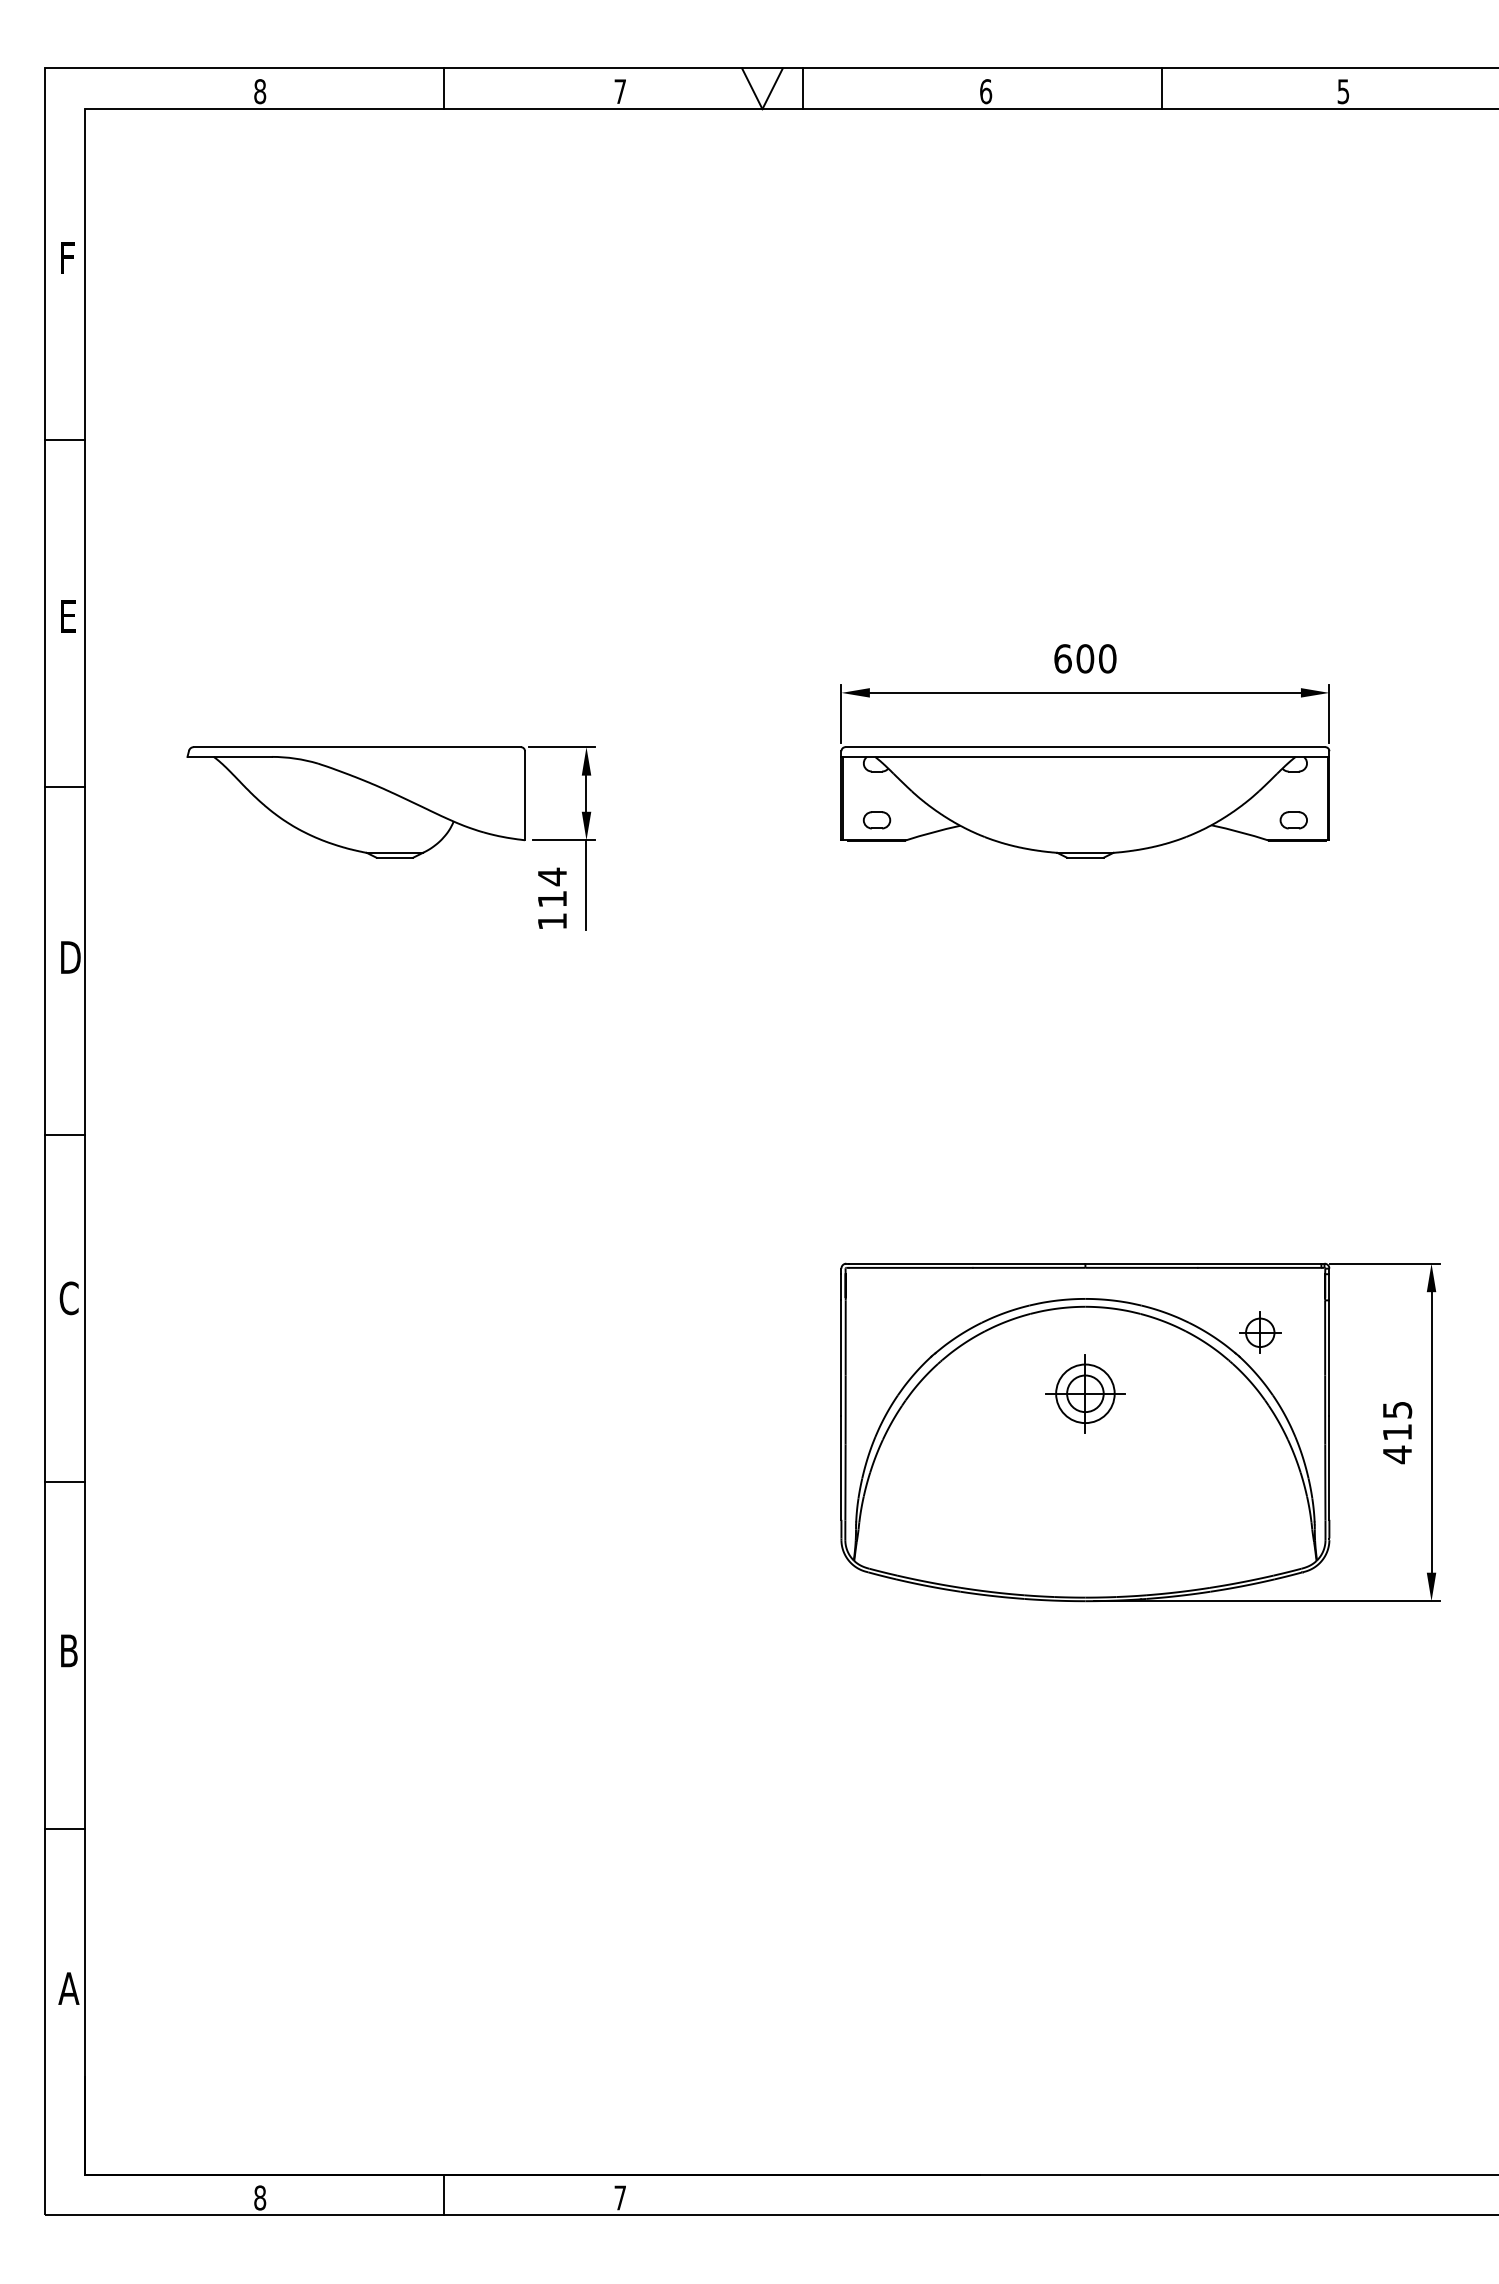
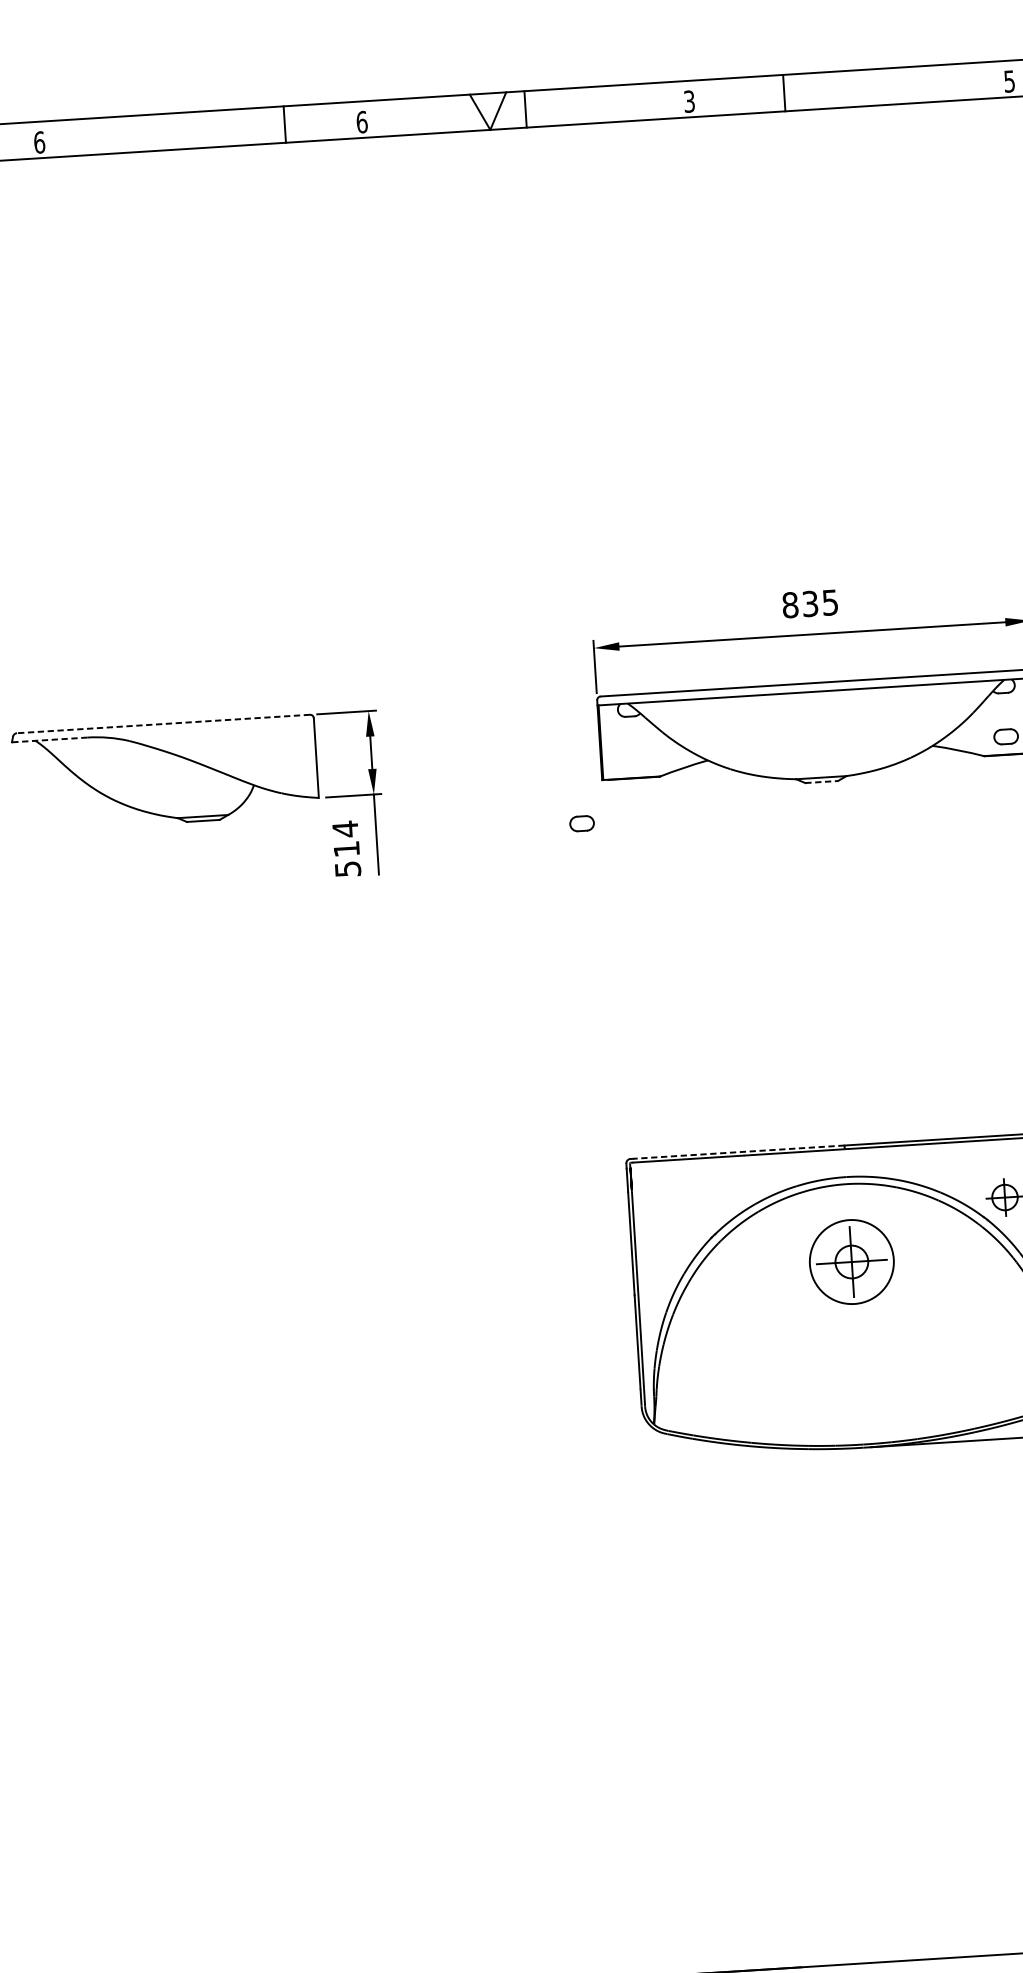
line: (444, 88) -> (285, 124), moved
line: (1162, 88) -> (784, 92), moved
text: (260, 91) -> (39, 142), 8 -> 6
text: (620, 91) -> (362, 122), 7 -> 6
text: (986, 91) -> (689, 101), 6 -> 3
text: (1085, 658) -> (810, 603), 600 -> 835
line: (357, 747) -> (163, 724), solid -> dashed
line: (229, 756) -> (49, 739), solid -> dashed
part: (876, 820) -> (581, 823), moved
line: (1085, 857) -> (821, 781), solid -> dashed
text: (552, 921) -> (348, 869), 114 -> 514
line: (967, 1263) -> (738, 1151), solid -> dashed
circle: (1085, 1393) -> (851, 1261), size x1.6

